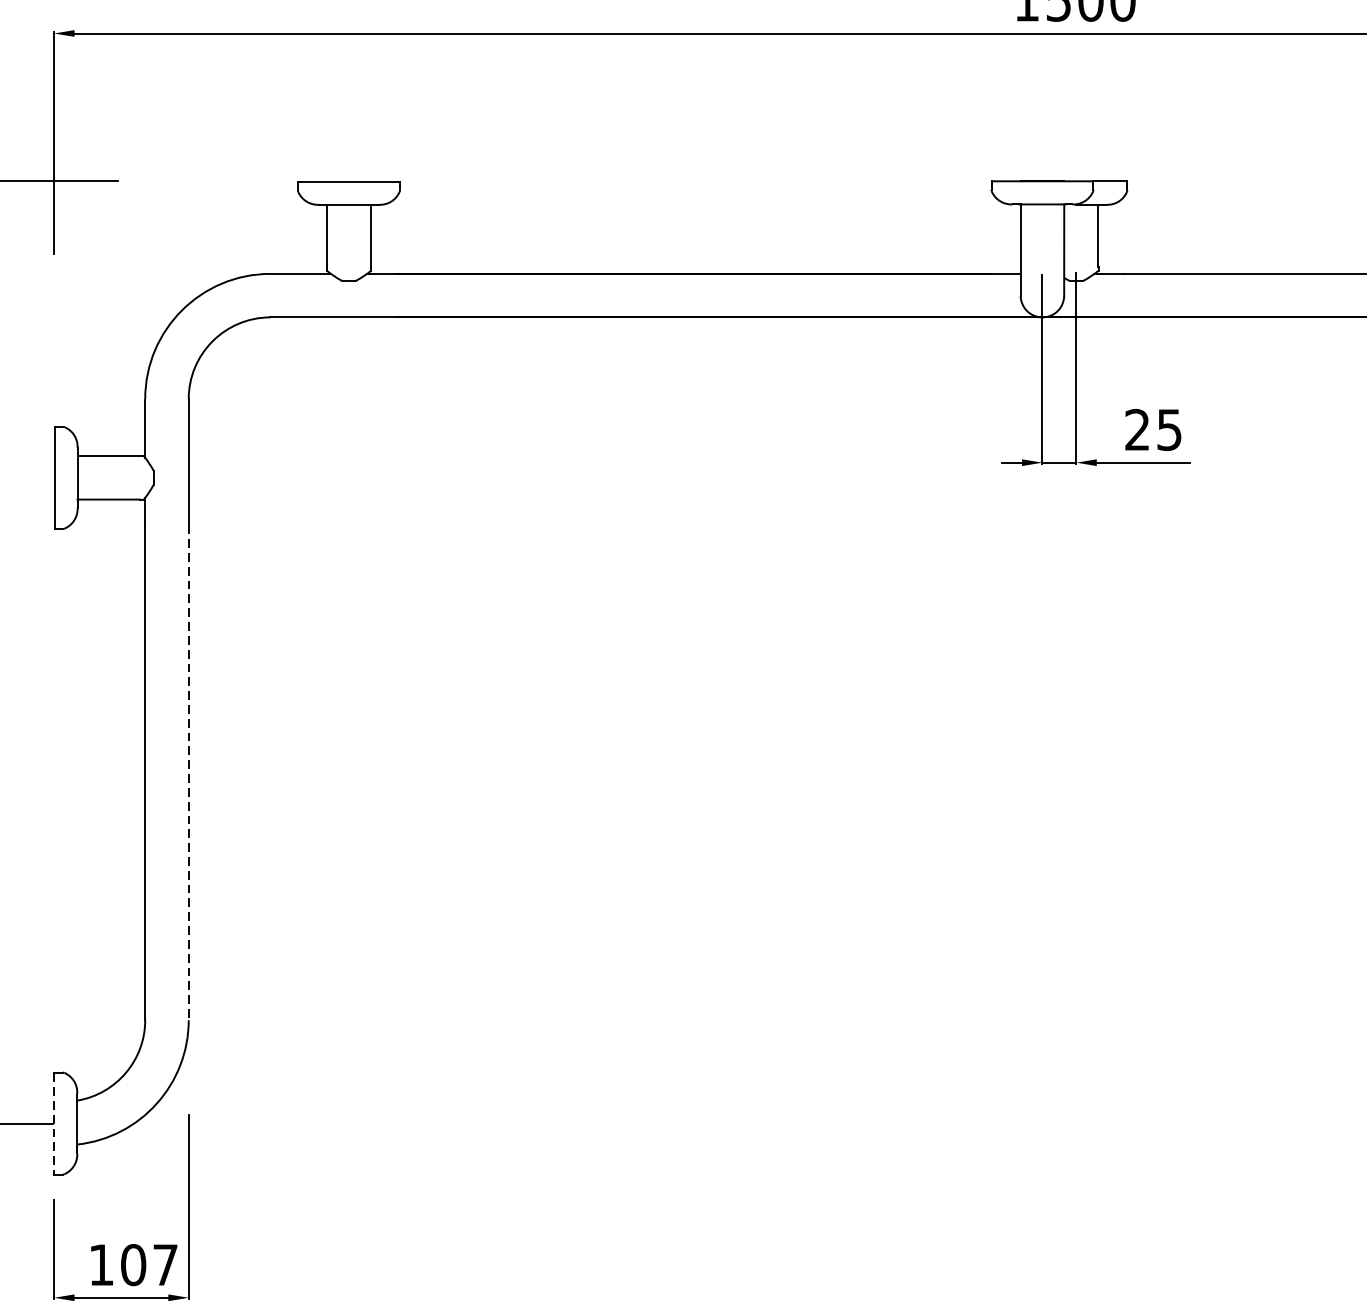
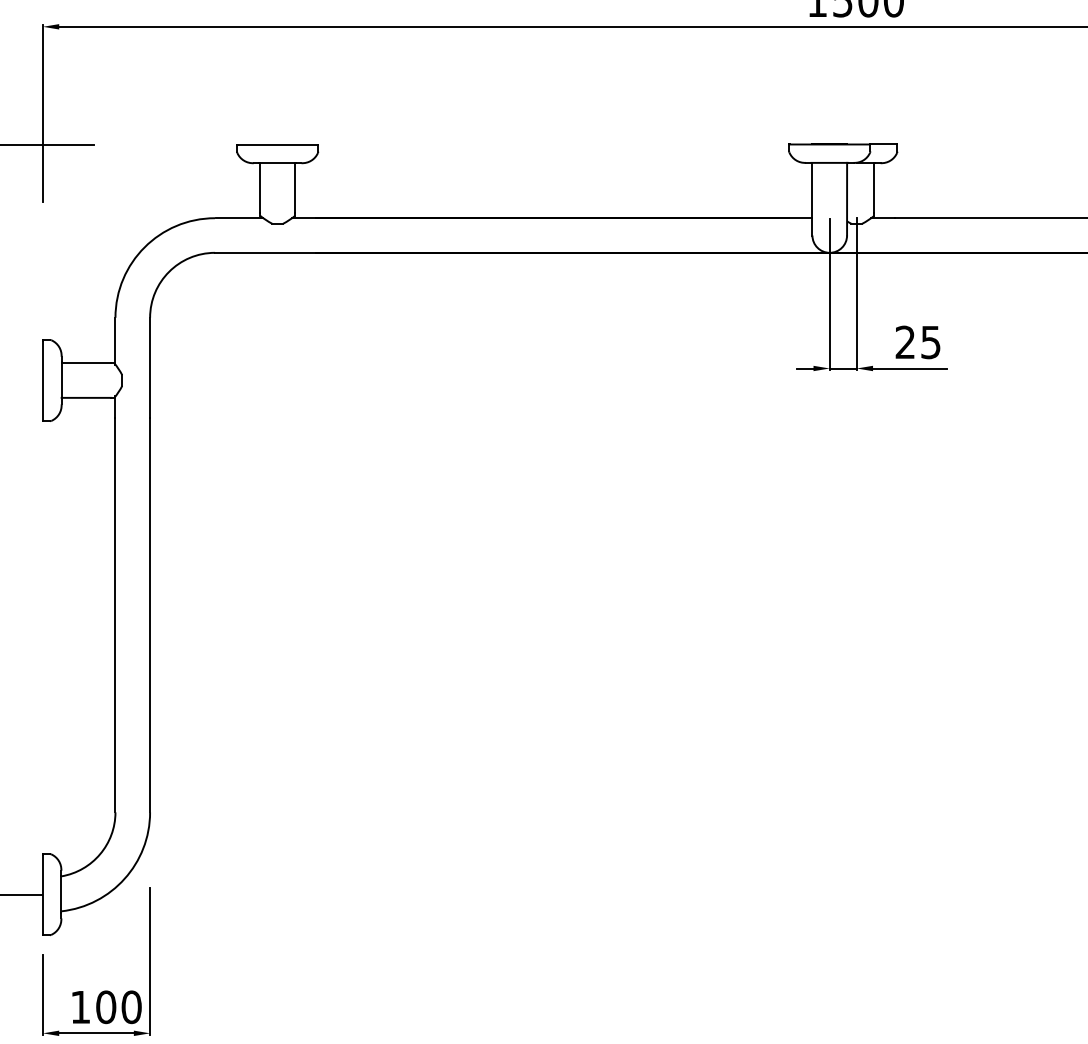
line: (189, 772) -> (150, 615), dashed -> solid
line: (53, 1123) -> (42, 894), dashed -> solid
text: (165, 1265) -> (131, 1007), 107 -> 100

